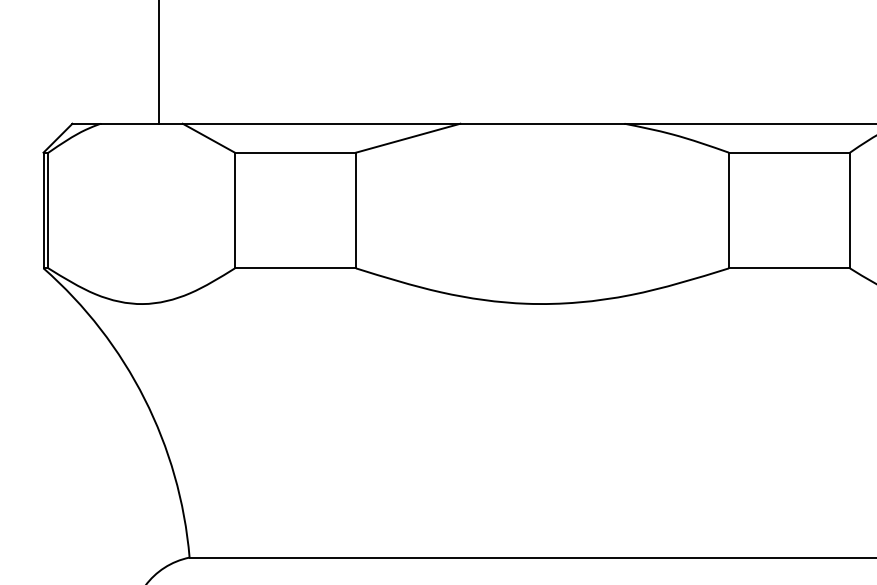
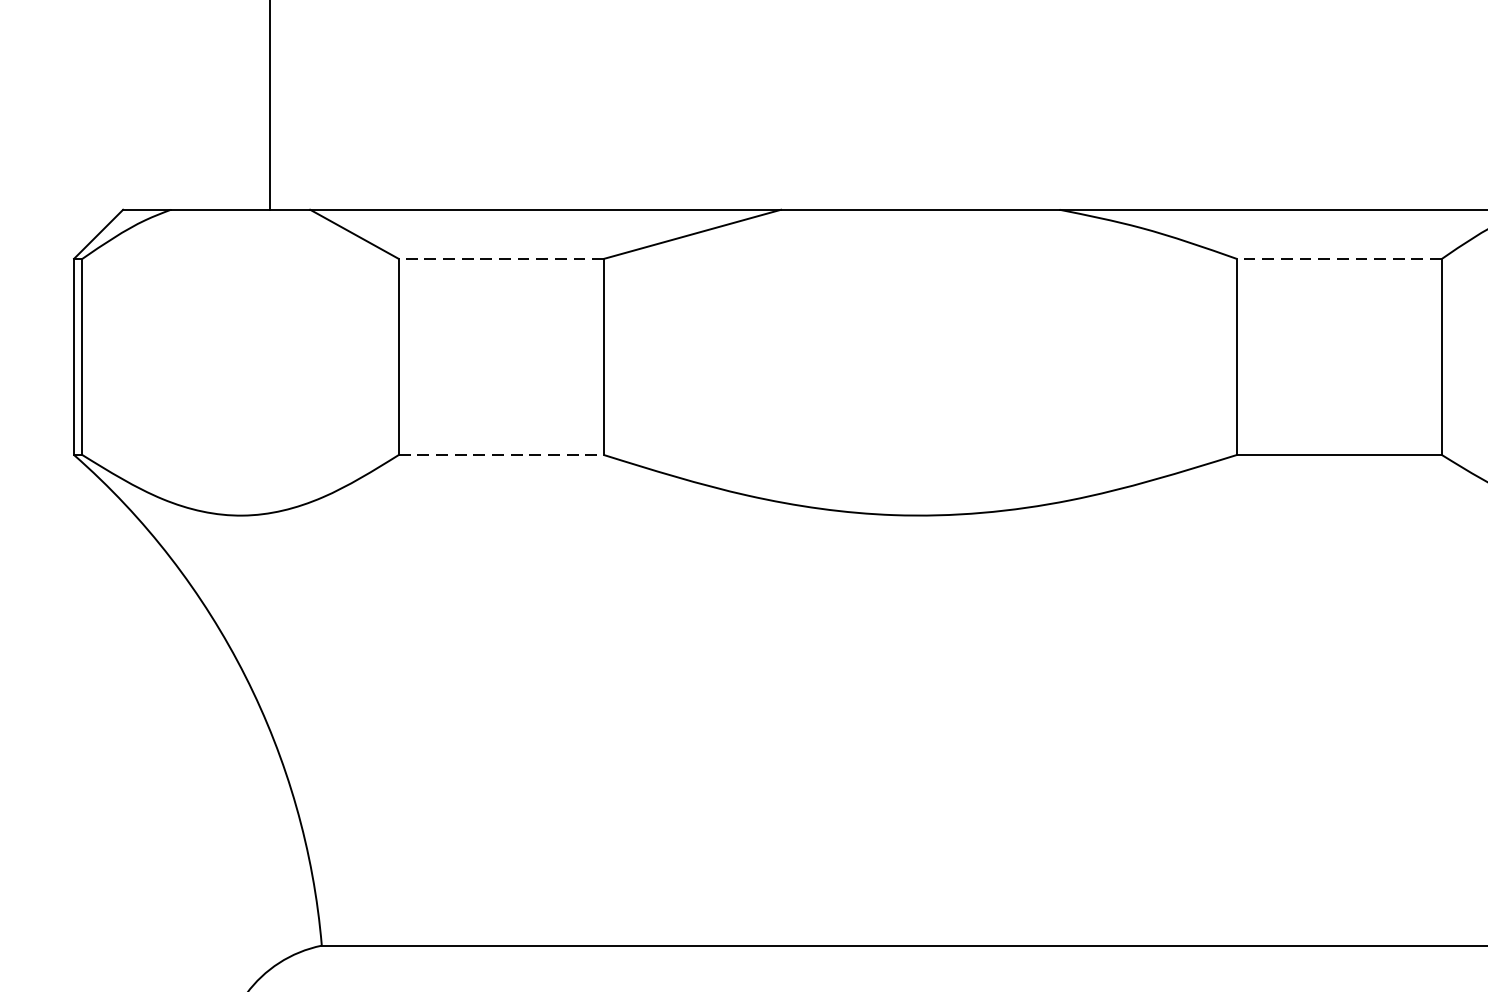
line: (295, 152) -> (501, 258), solid -> dashed
line: (789, 152) -> (1339, 258), solid -> dashed
line: (295, 268) -> (501, 455), solid -> dashed

